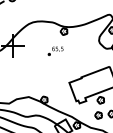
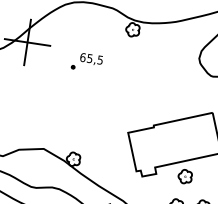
part: (55, 50) -> (86, 61), moved

